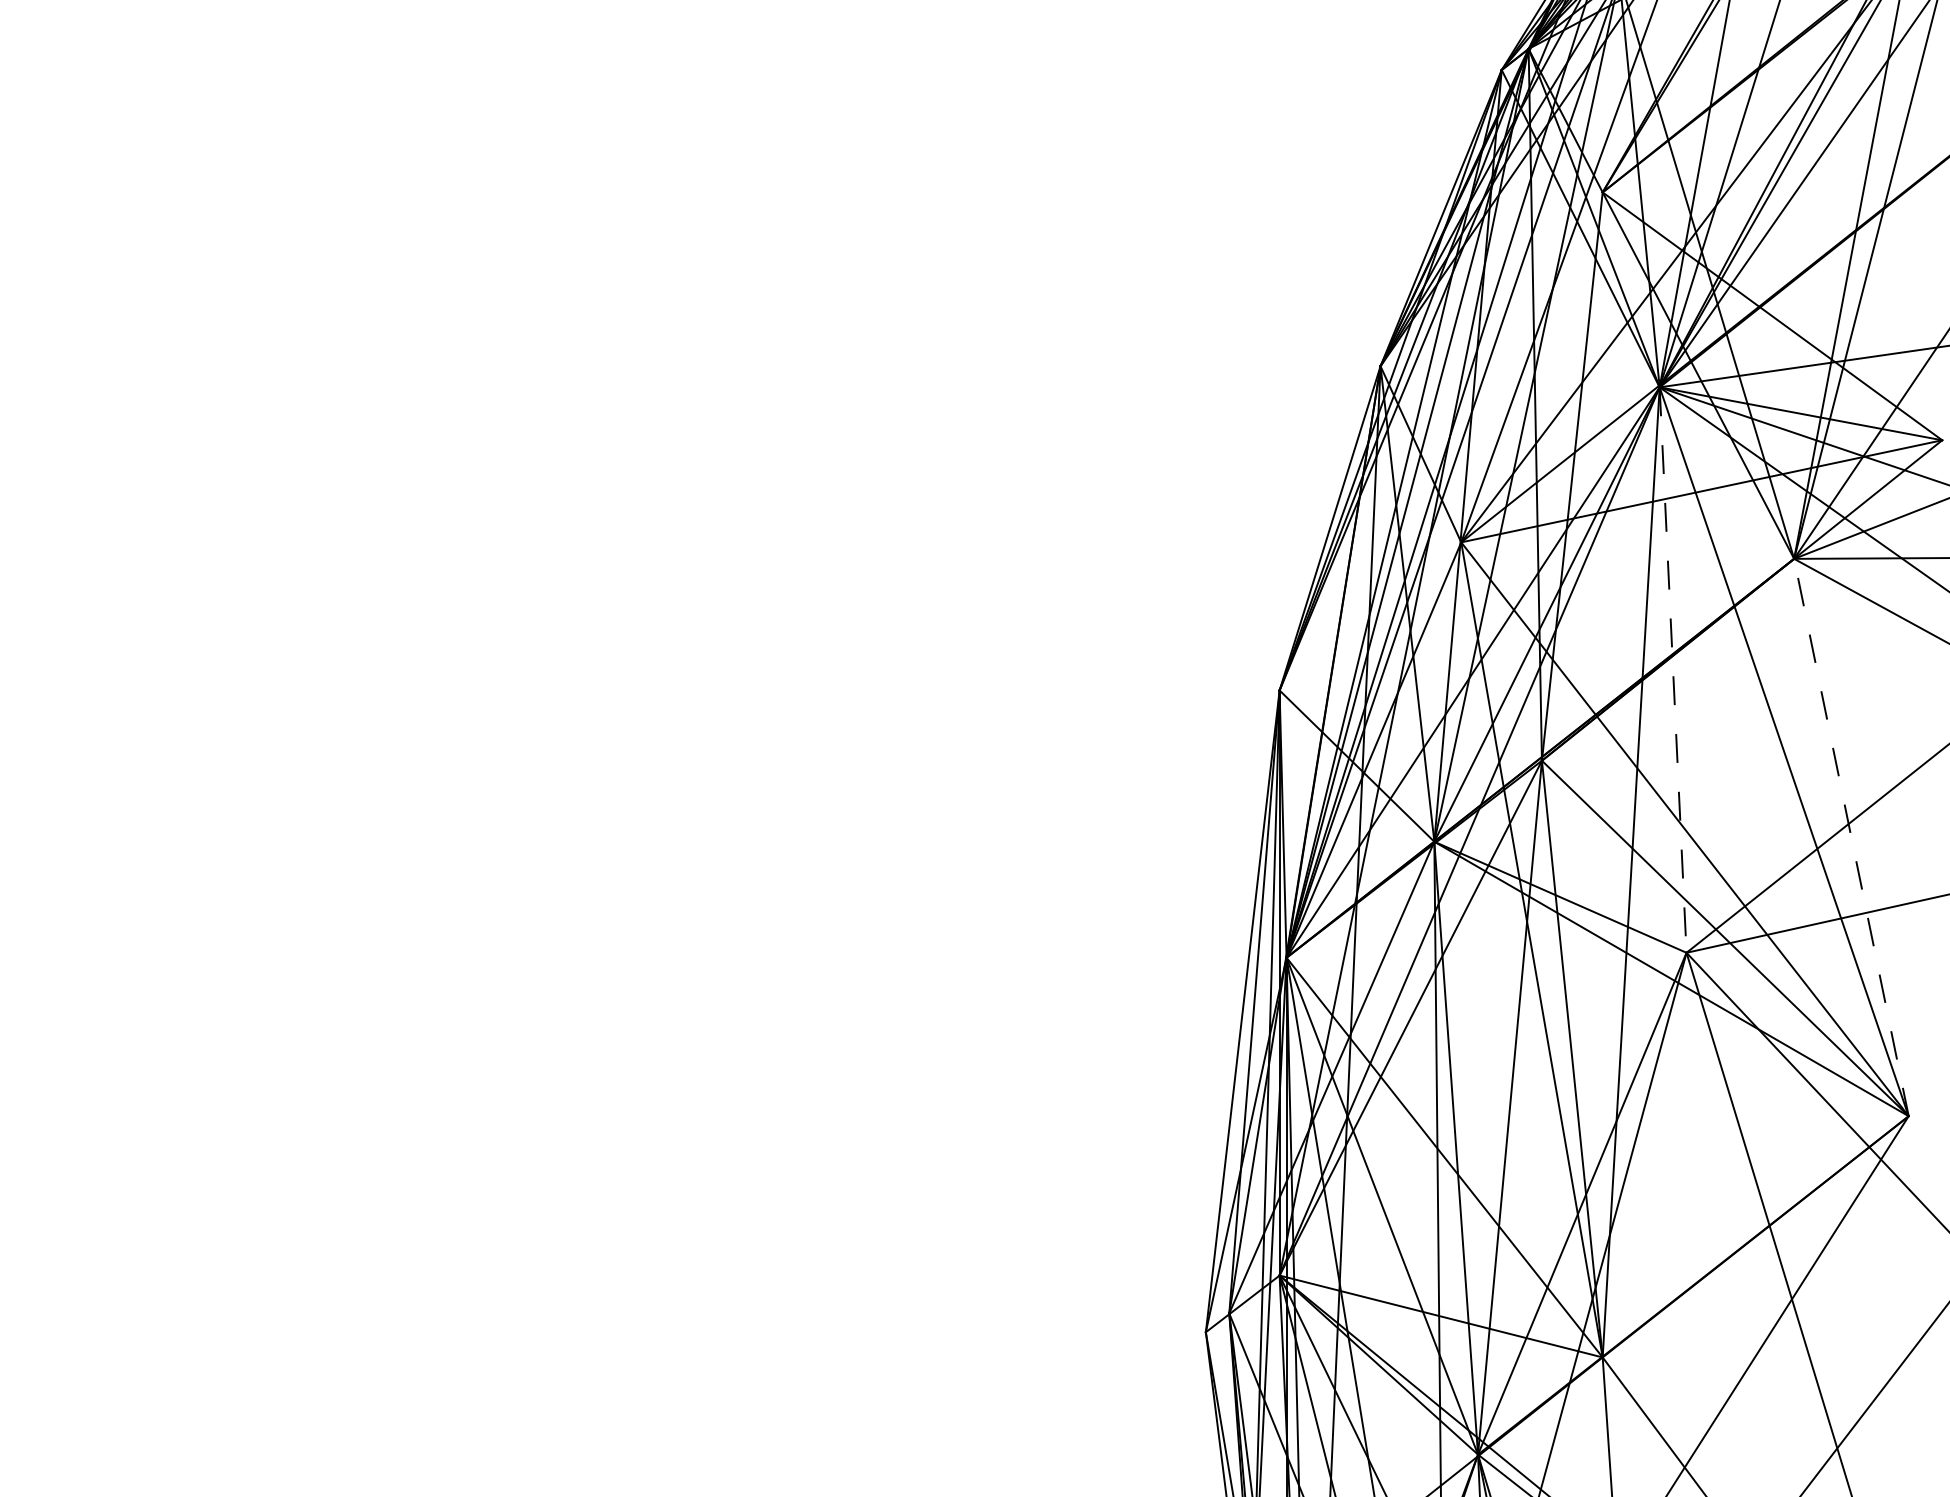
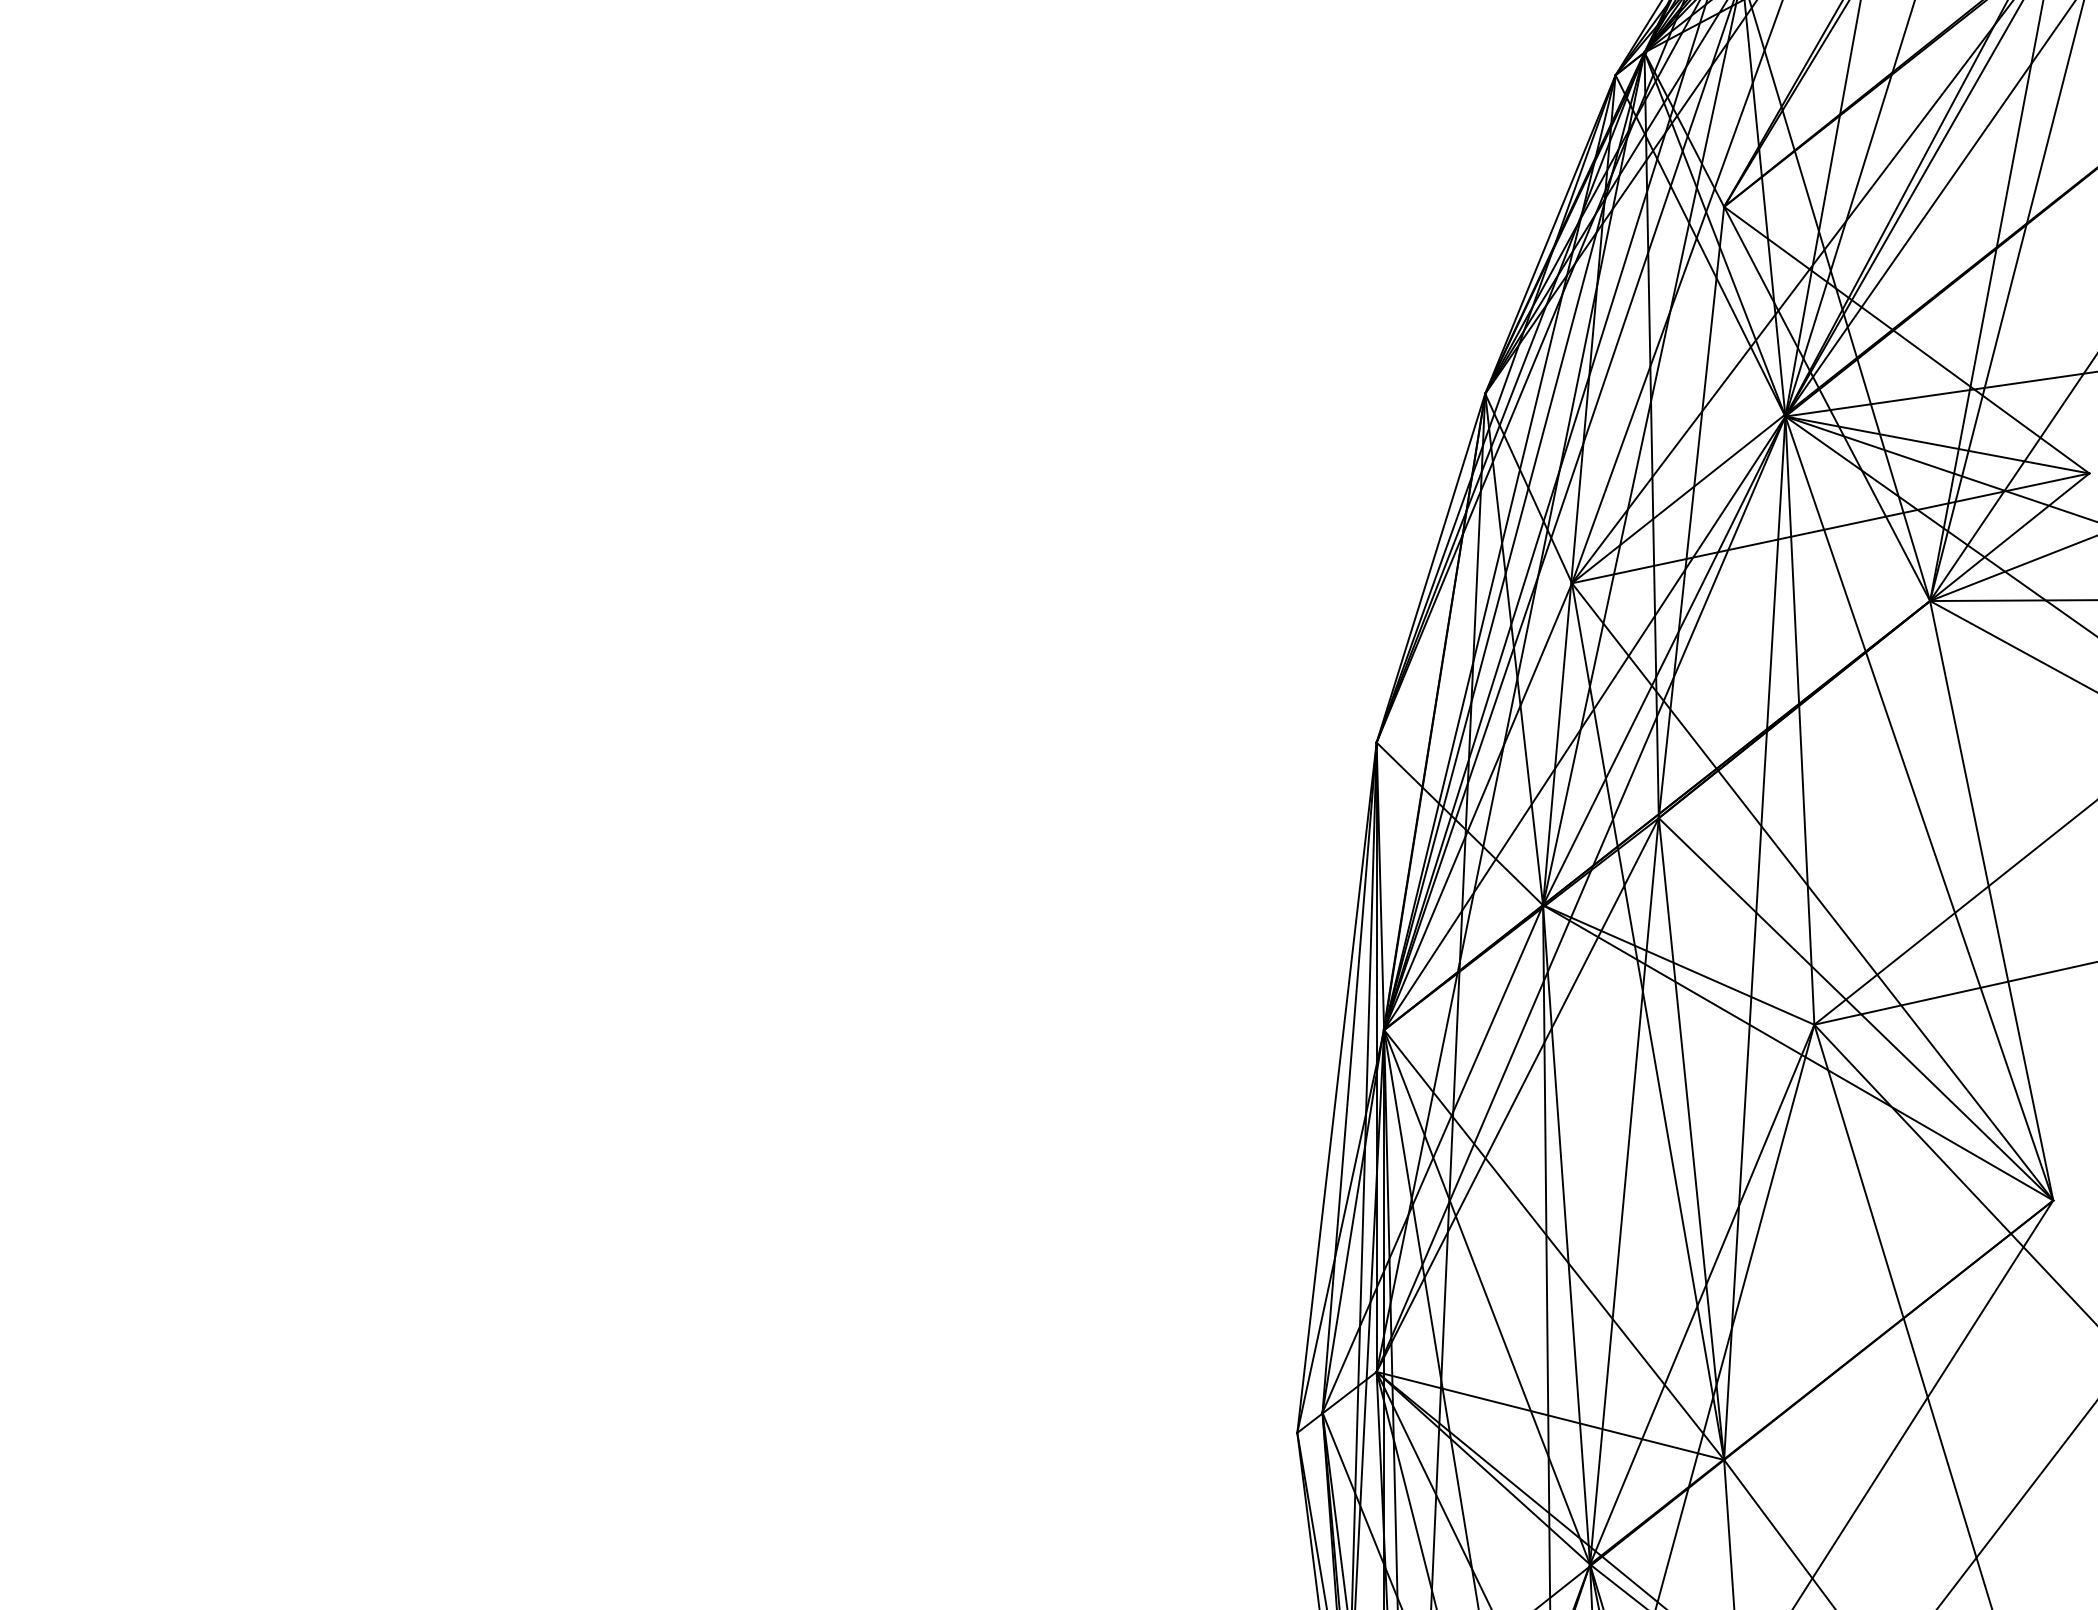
line: (1672, 670) -> (1799, 721), dashed -> solid
line: (1851, 837) -> (1991, 900), dashed -> solid

